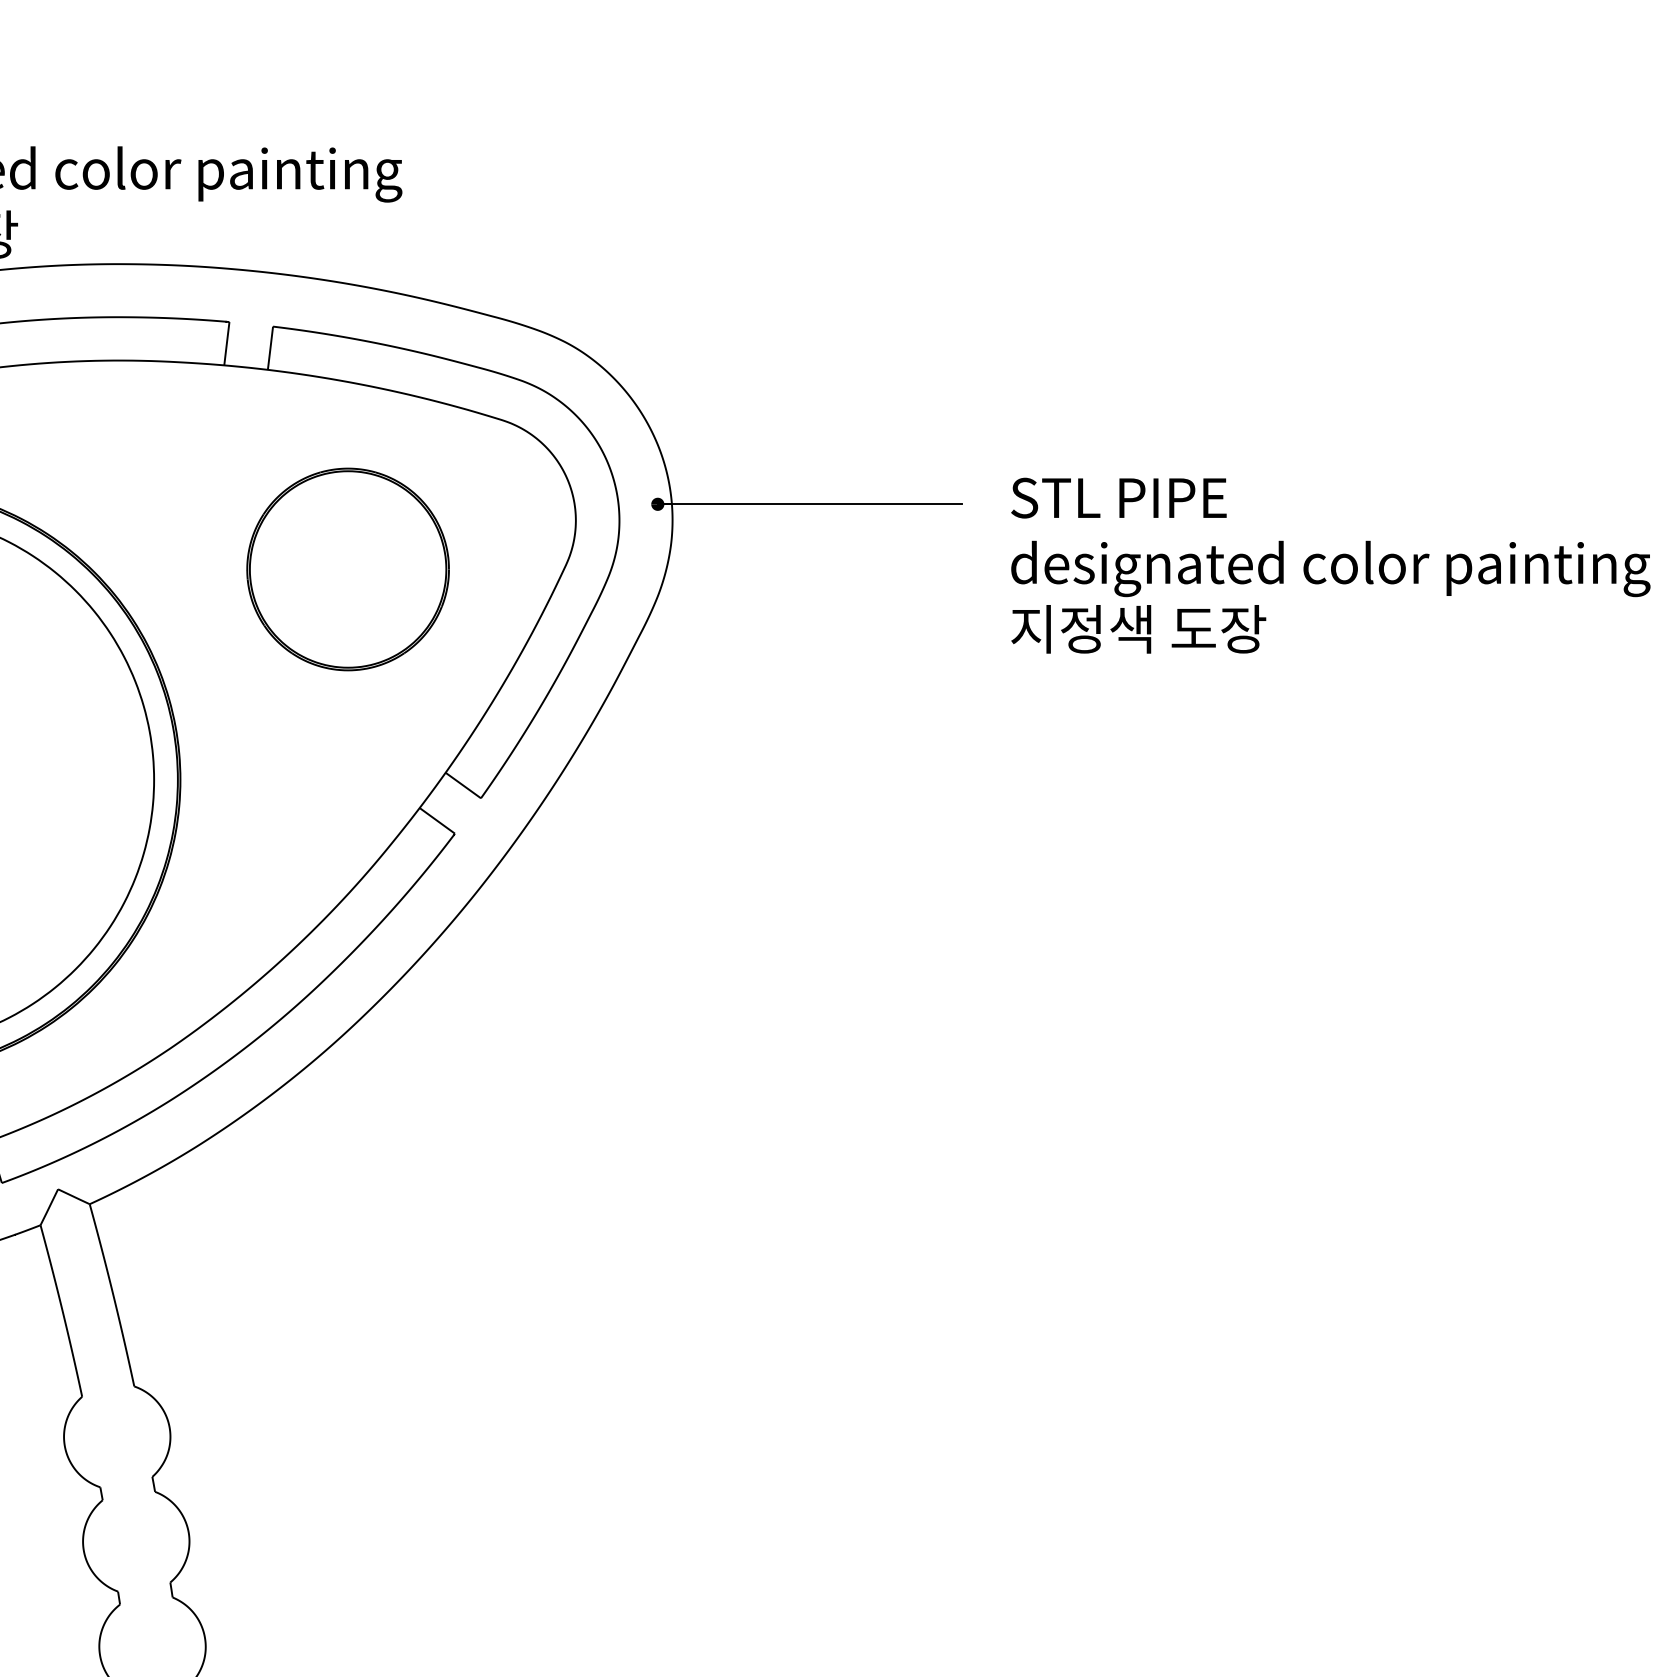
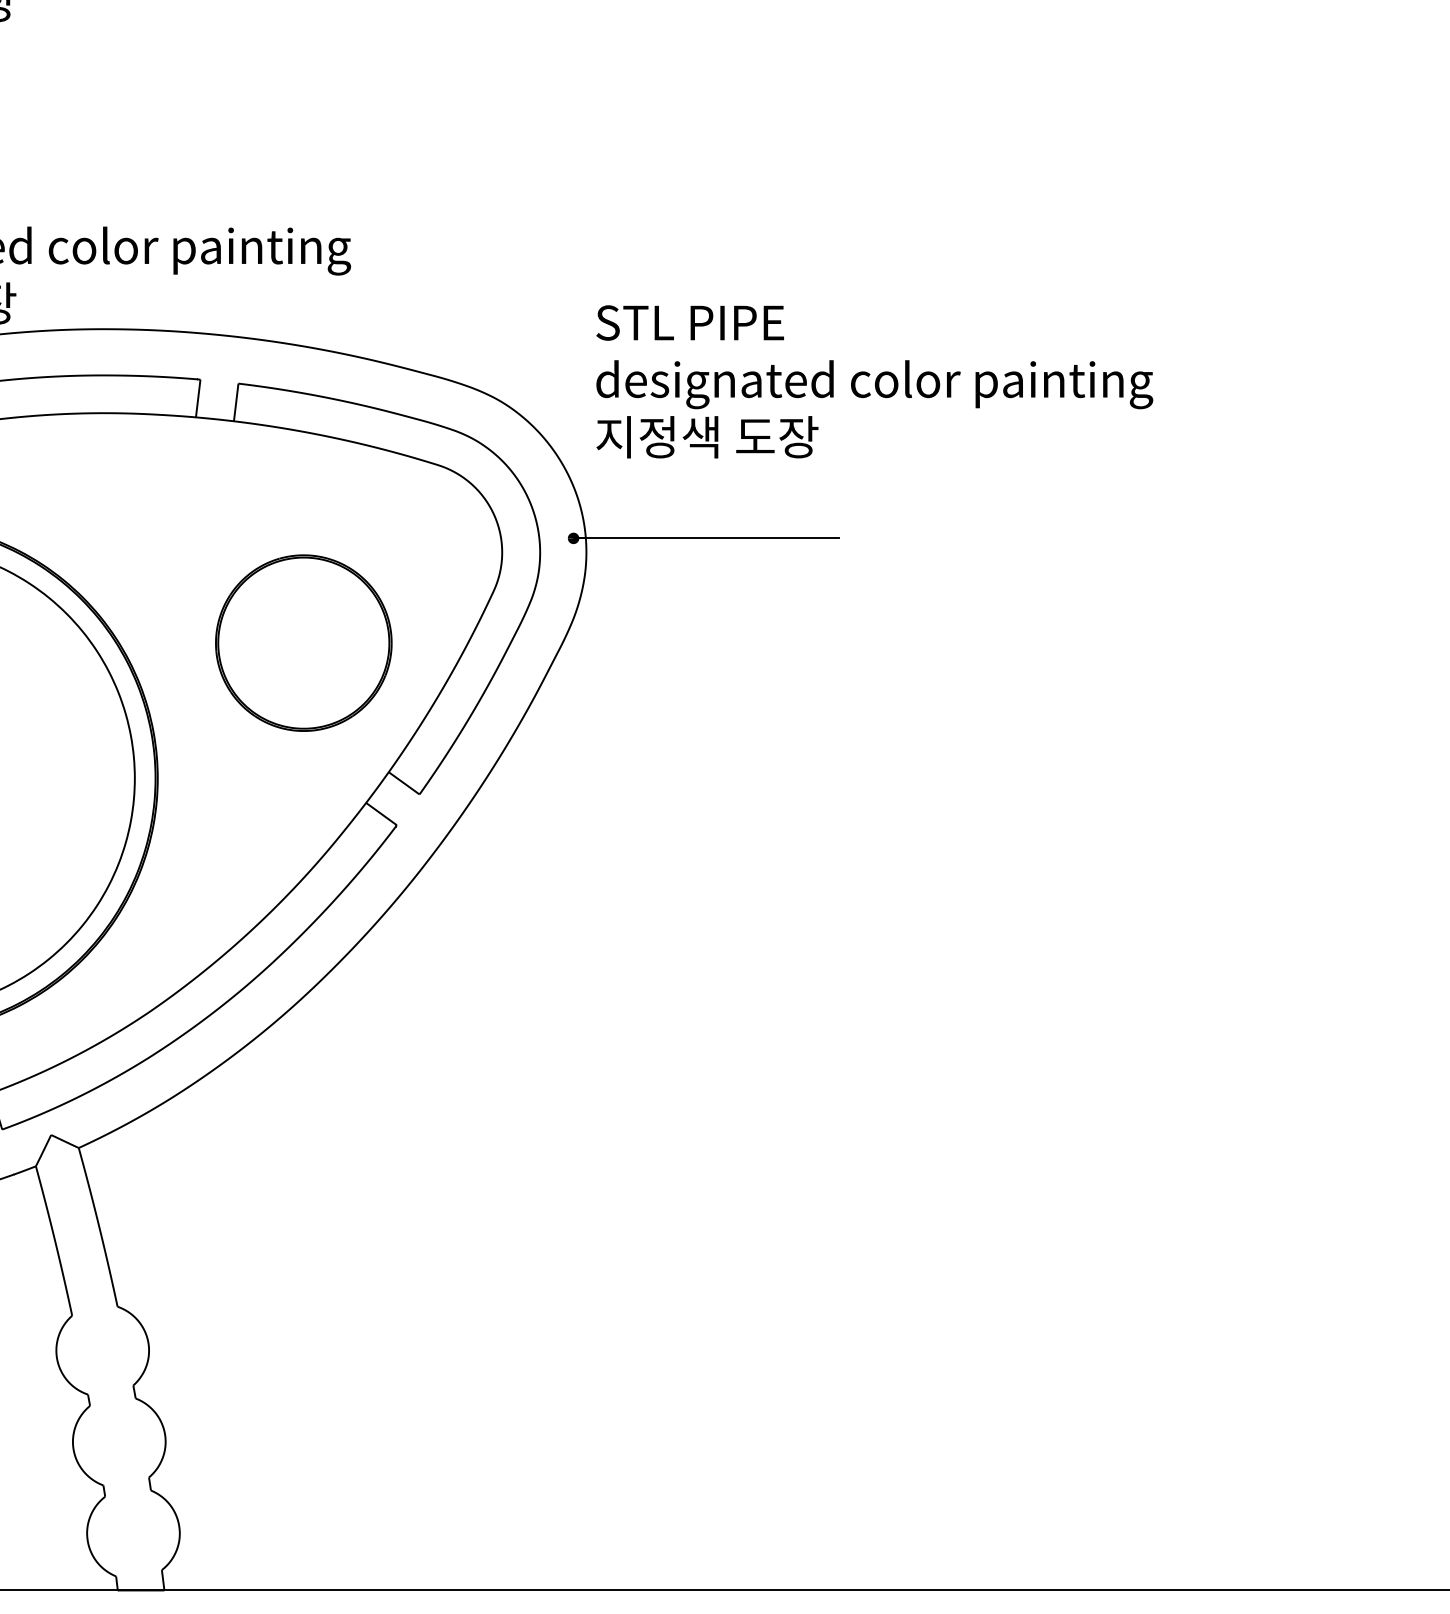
text: (1330, 565) -> (874, 381), moved
part: (347, 568) -> (303, 642), moved

